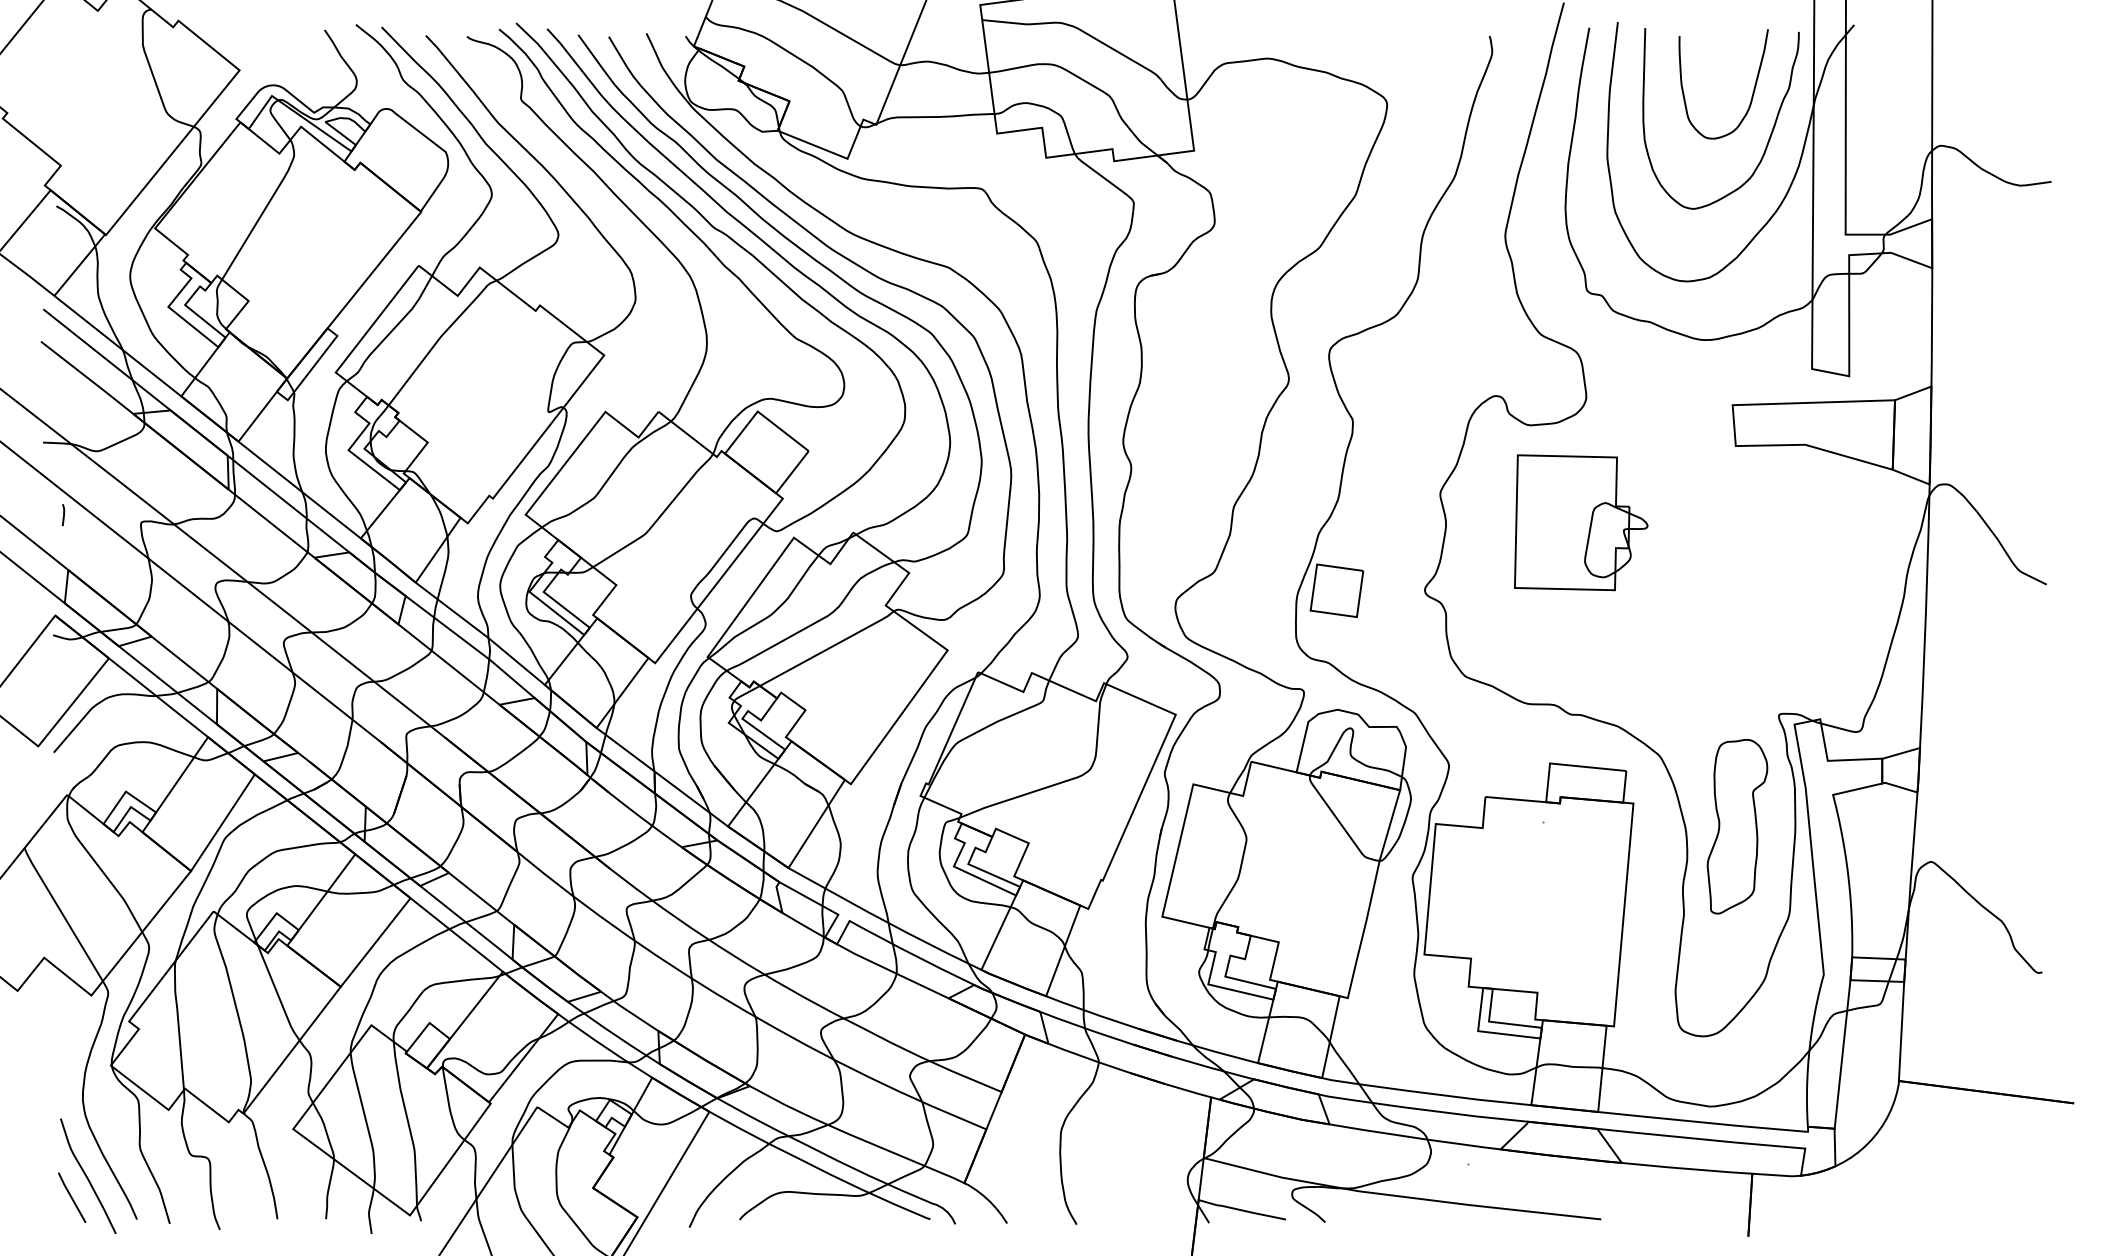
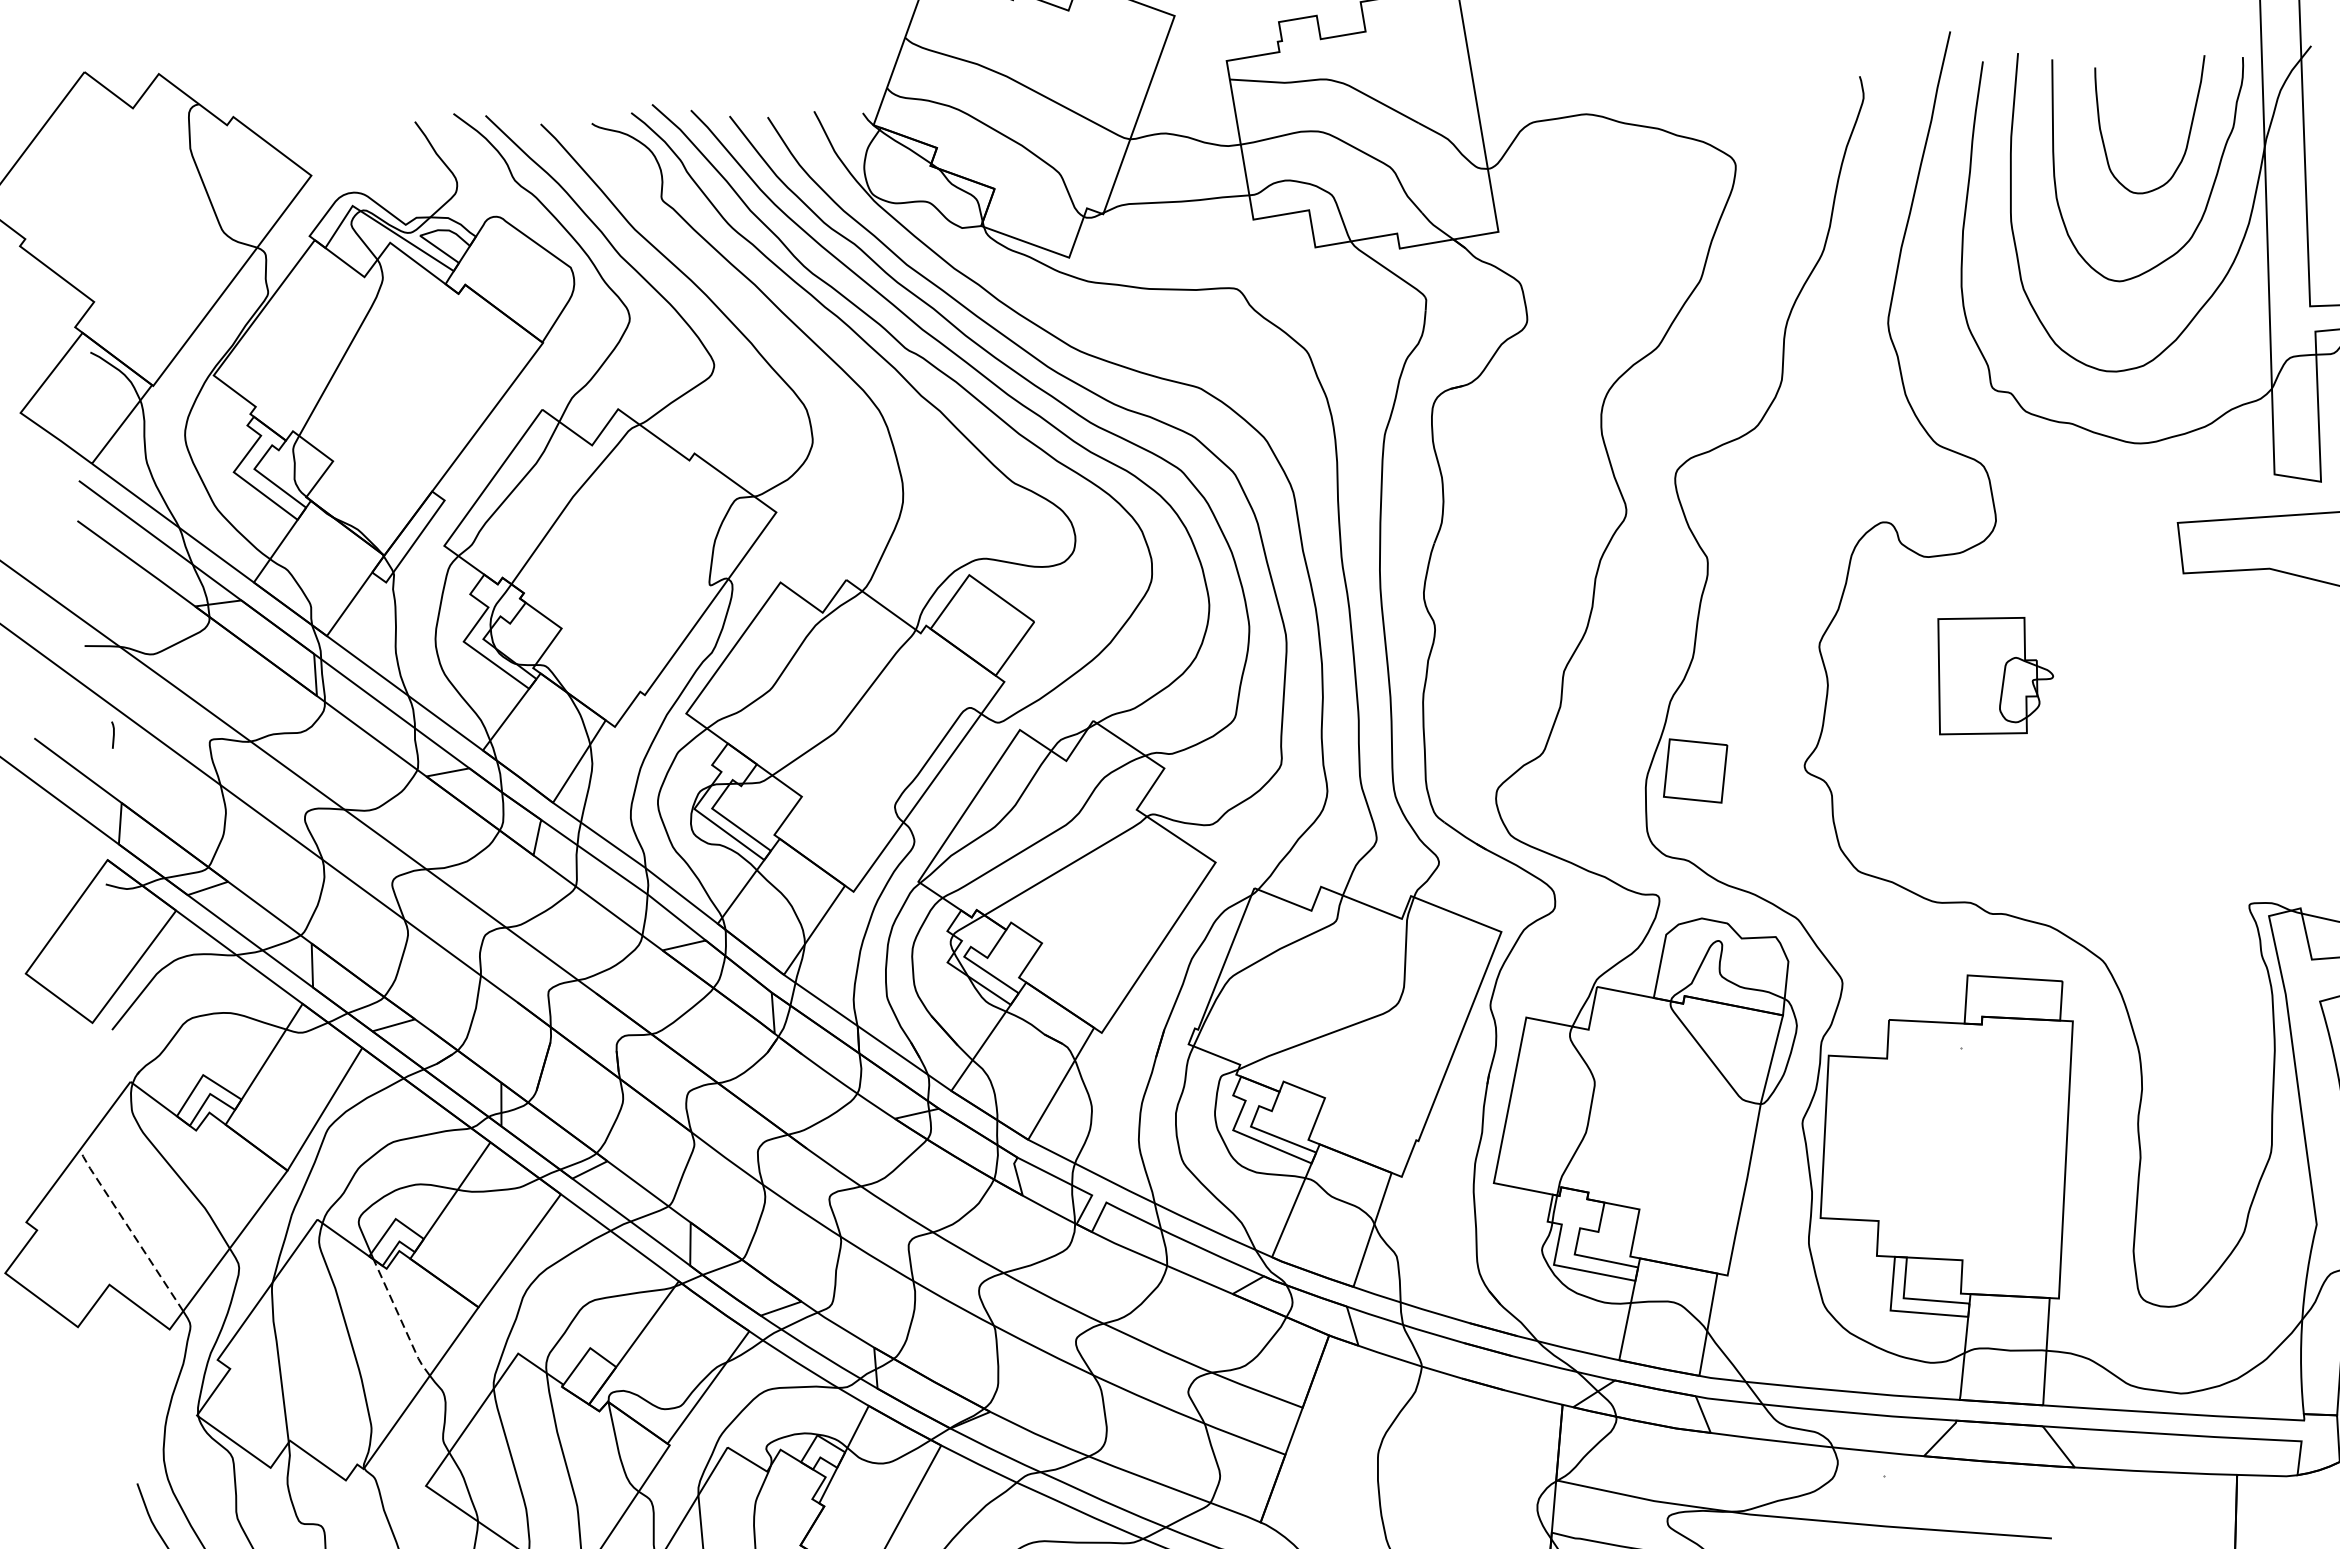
part: (1581, 522) -> (1995, 675), size x0.7
part: (1737, 826) -> (2202, 1045), removed
line: (61, 913) -> (128, 1229), solid -> dashed
line: (278, 994) -> (401, 1319), solid -> dashed

